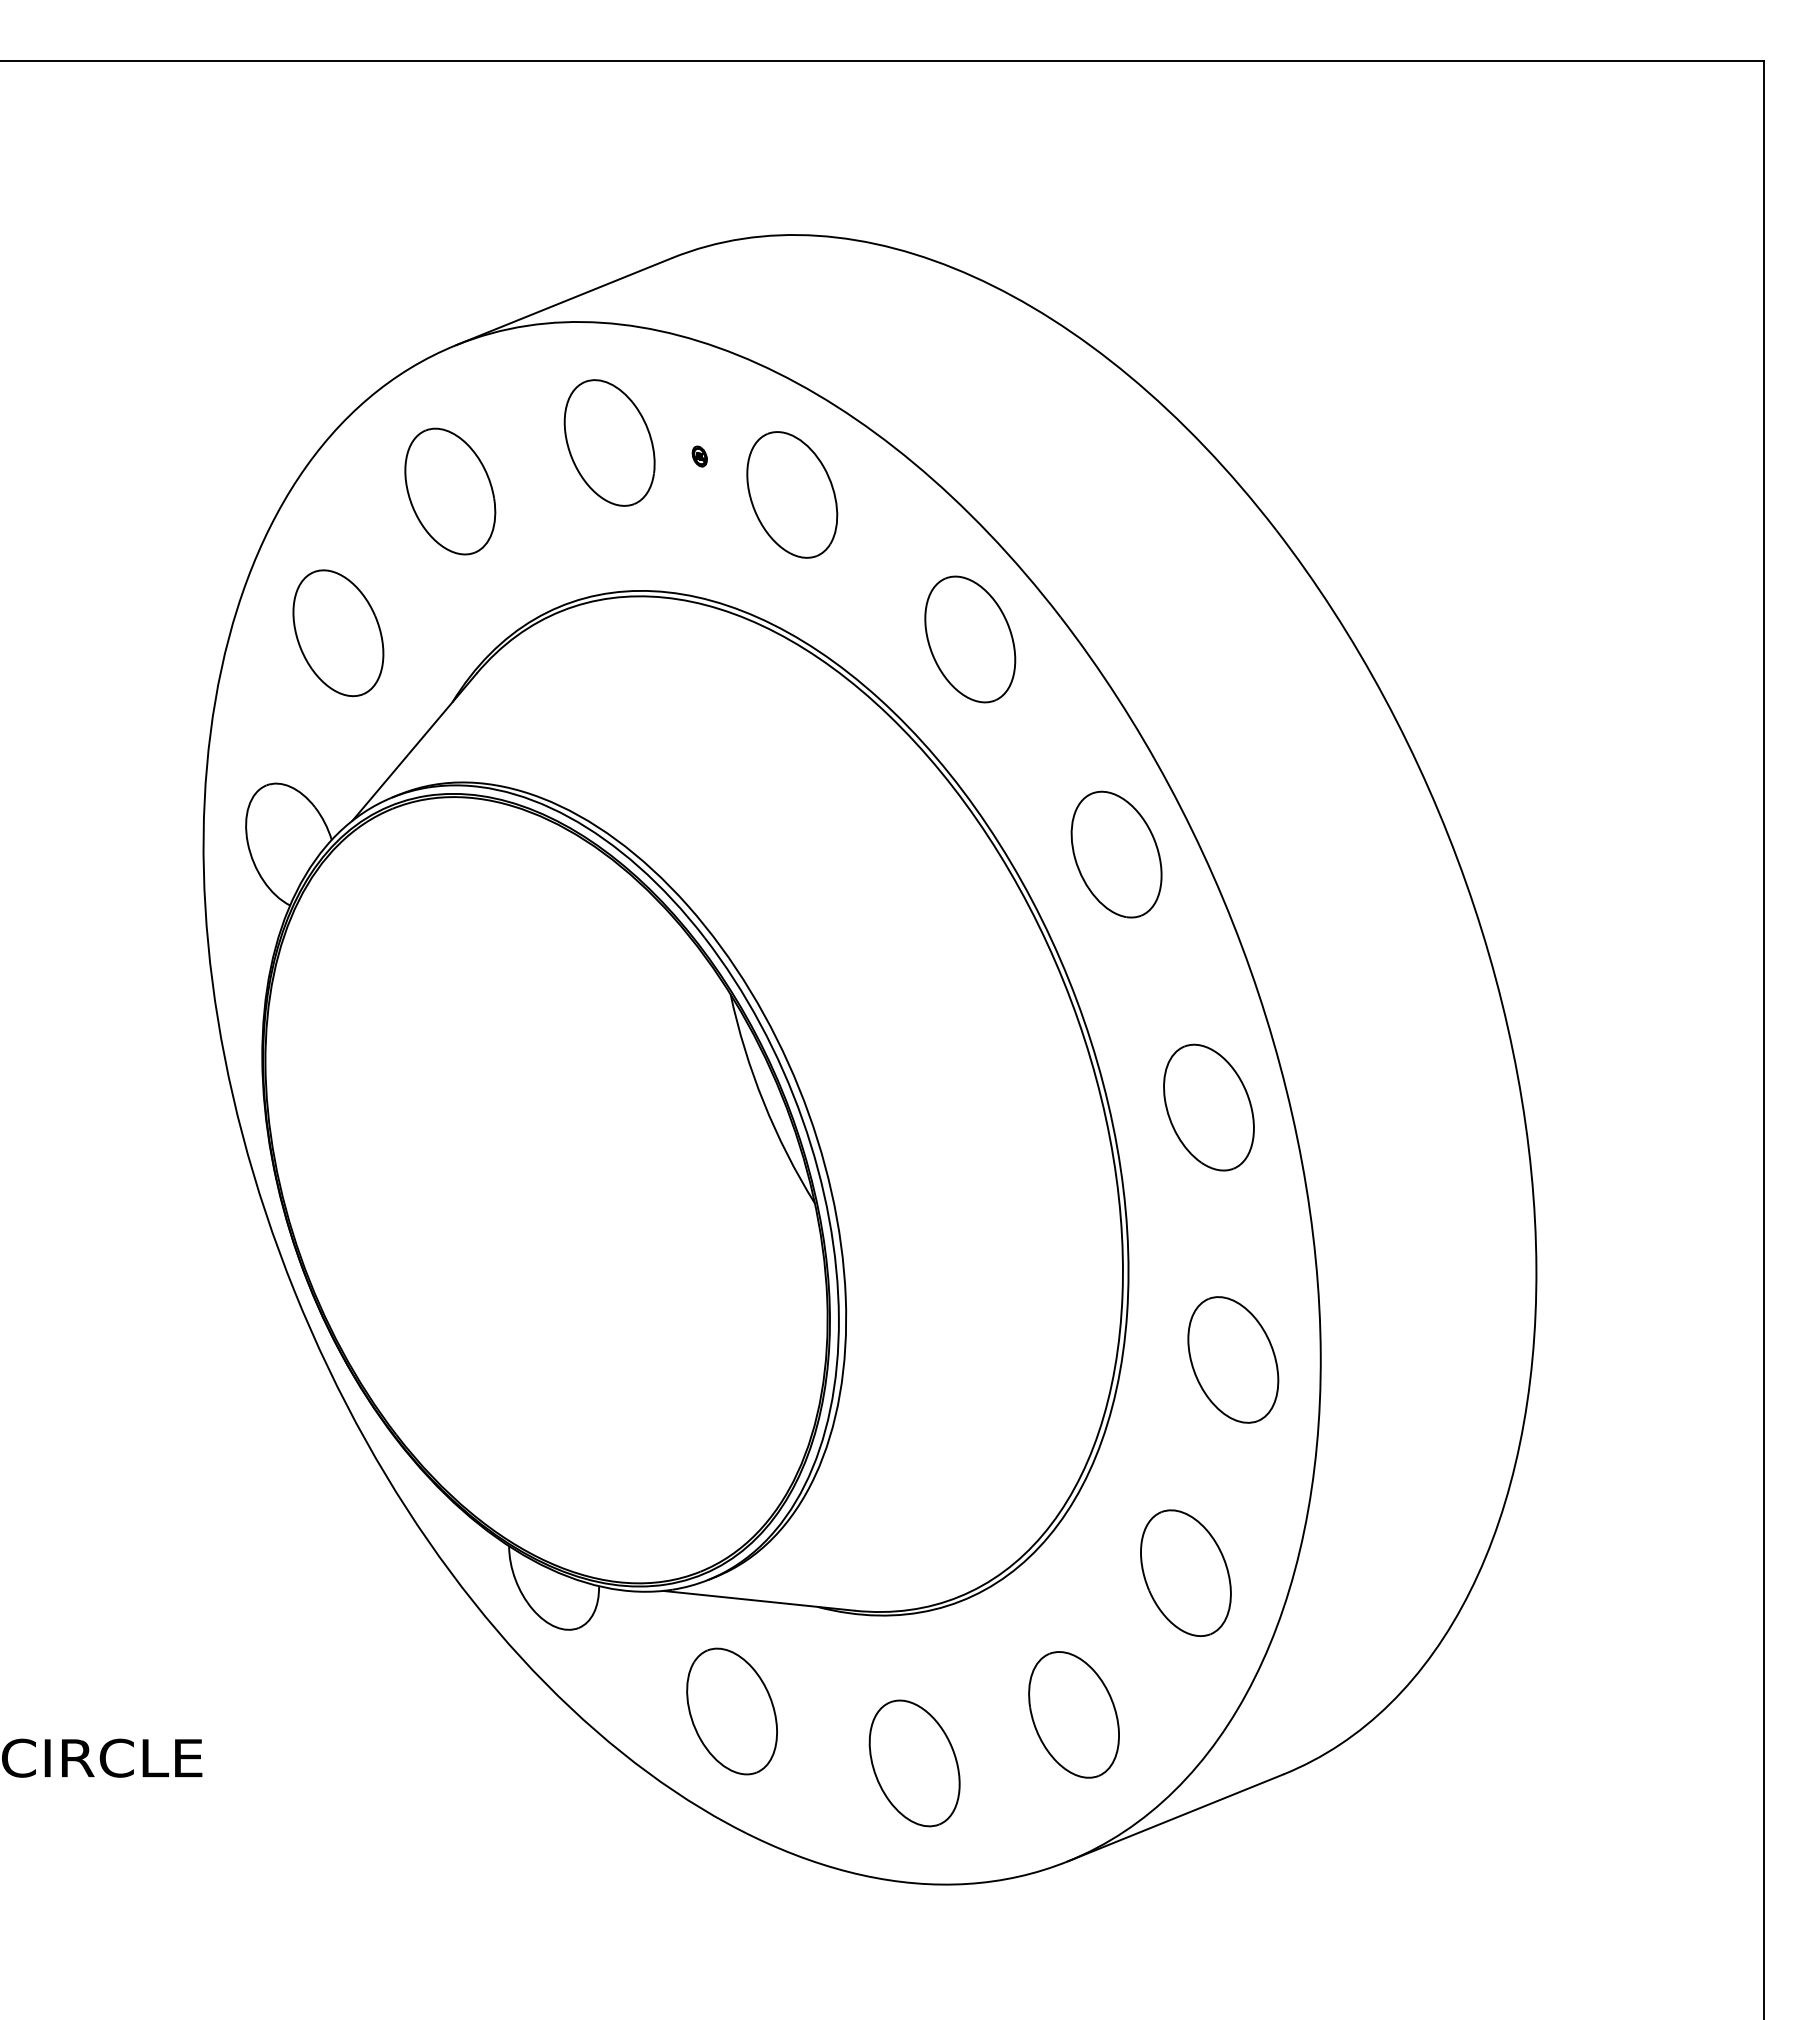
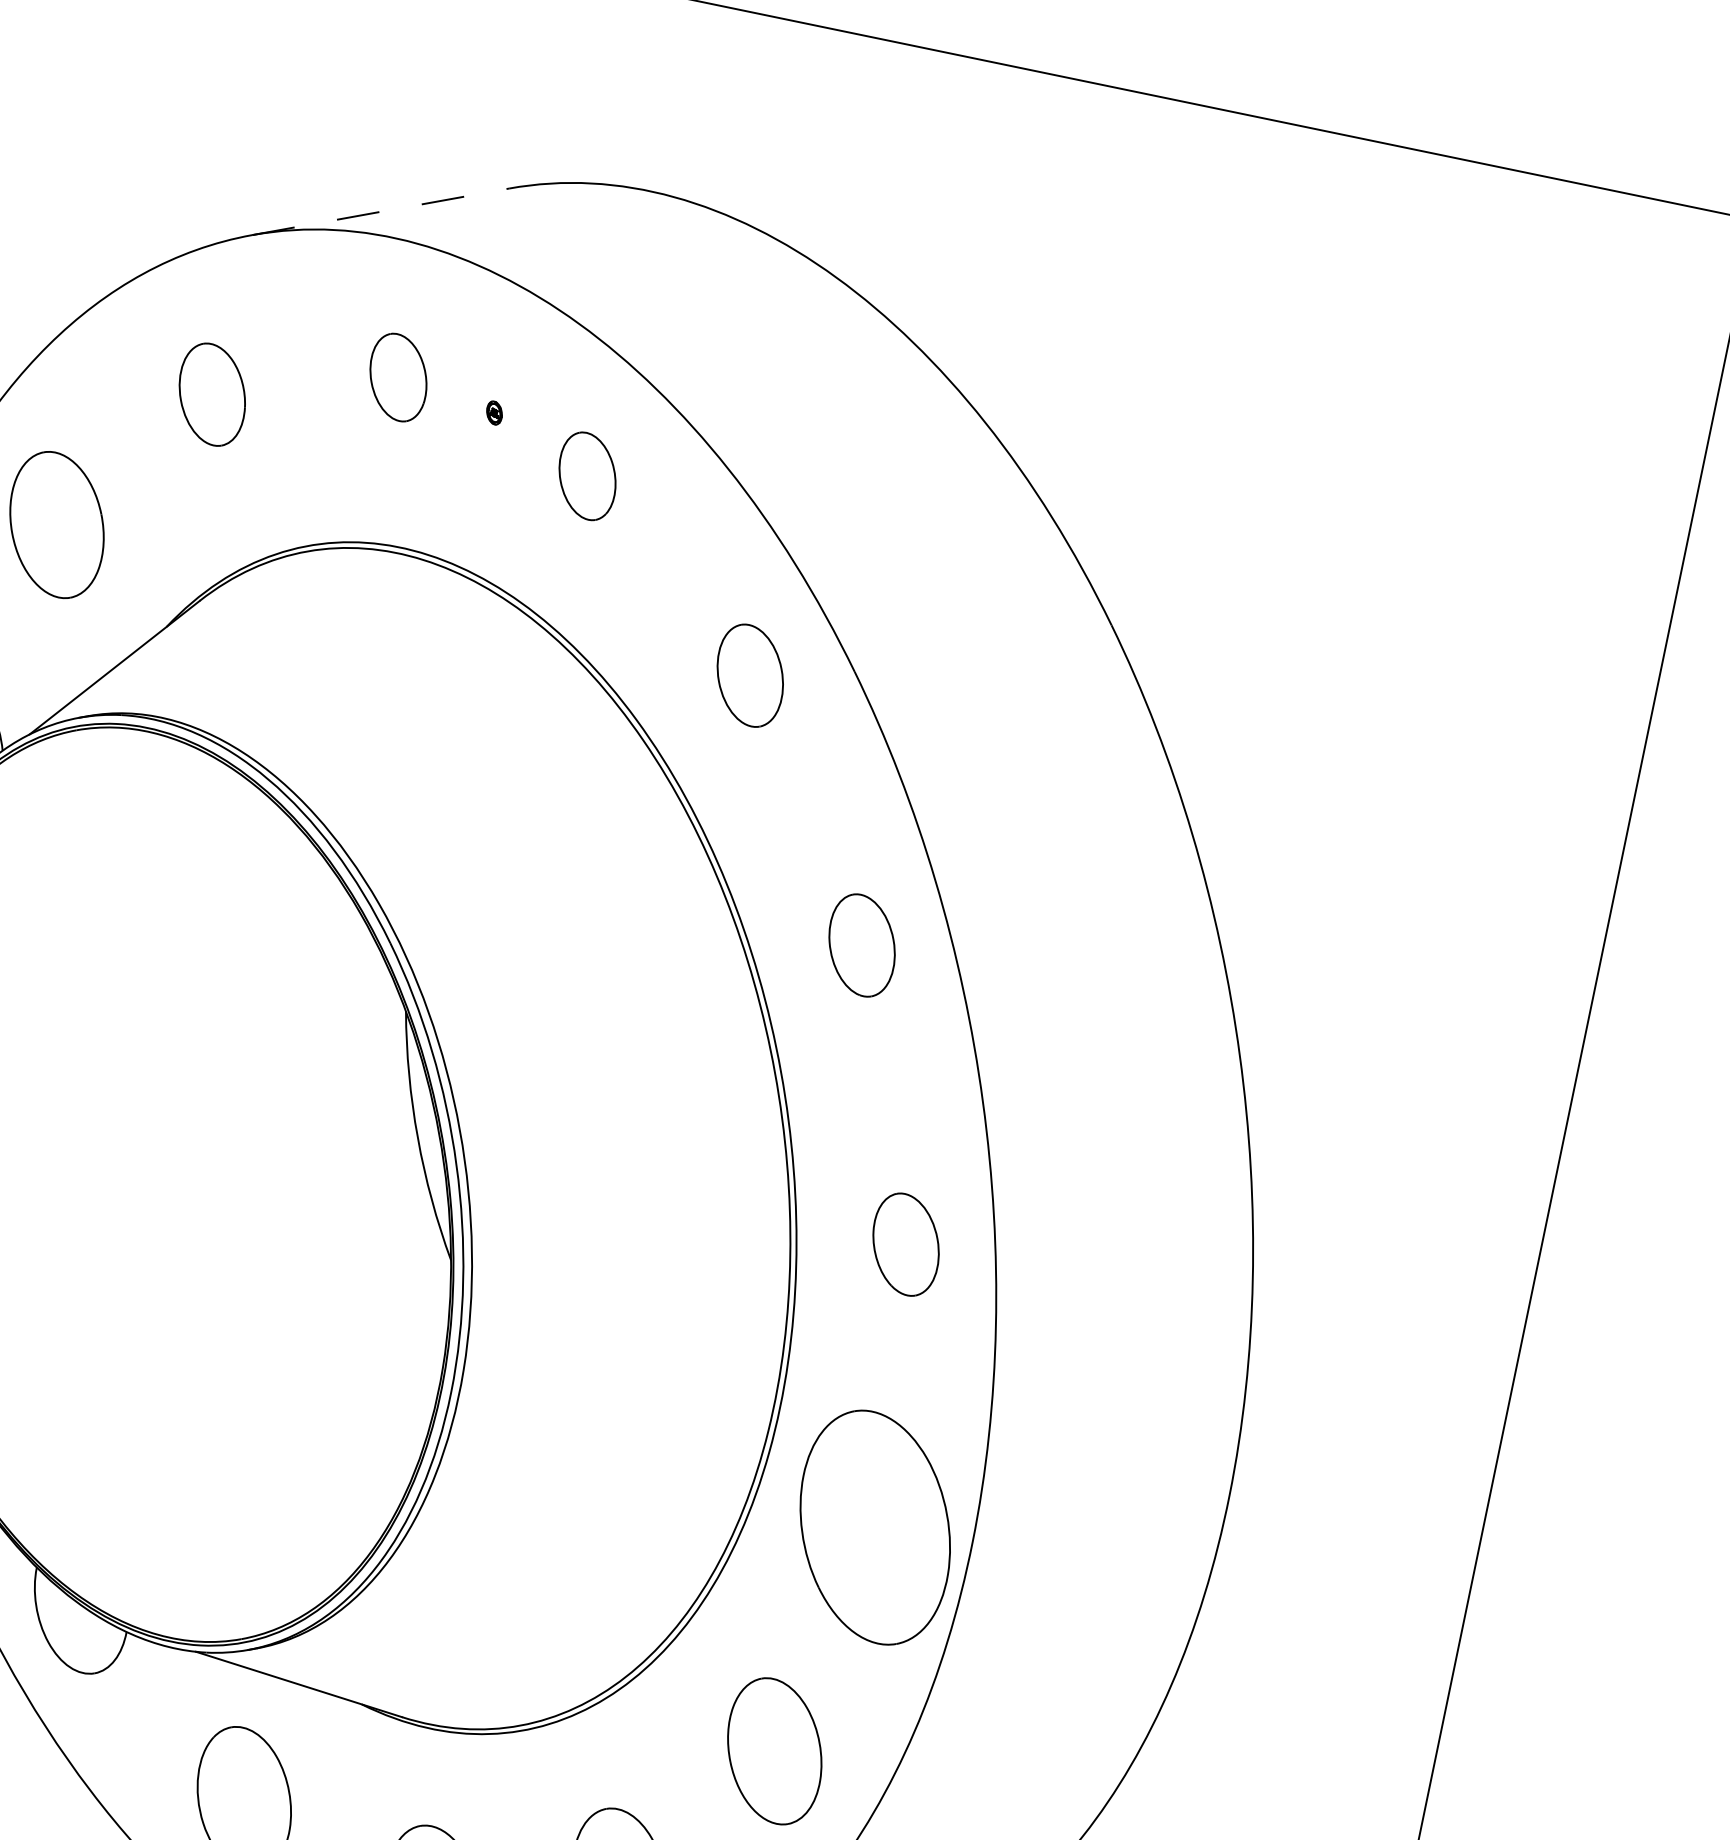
line: (564, 301) -> (381, 211), solid -> dashed
part: (609, 442) -> (398, 377), size x0.6
part: (450, 491) -> (212, 394), size x0.7
part: (792, 494) -> (587, 475), size x0.6
part: (970, 639) -> (750, 675), size x0.7
part: (1116, 854) -> (862, 945), size x0.7
part: (1208, 1107) -> (905, 1244), size x0.7
part: (1233, 1359) -> (875, 1527), size x1.6

